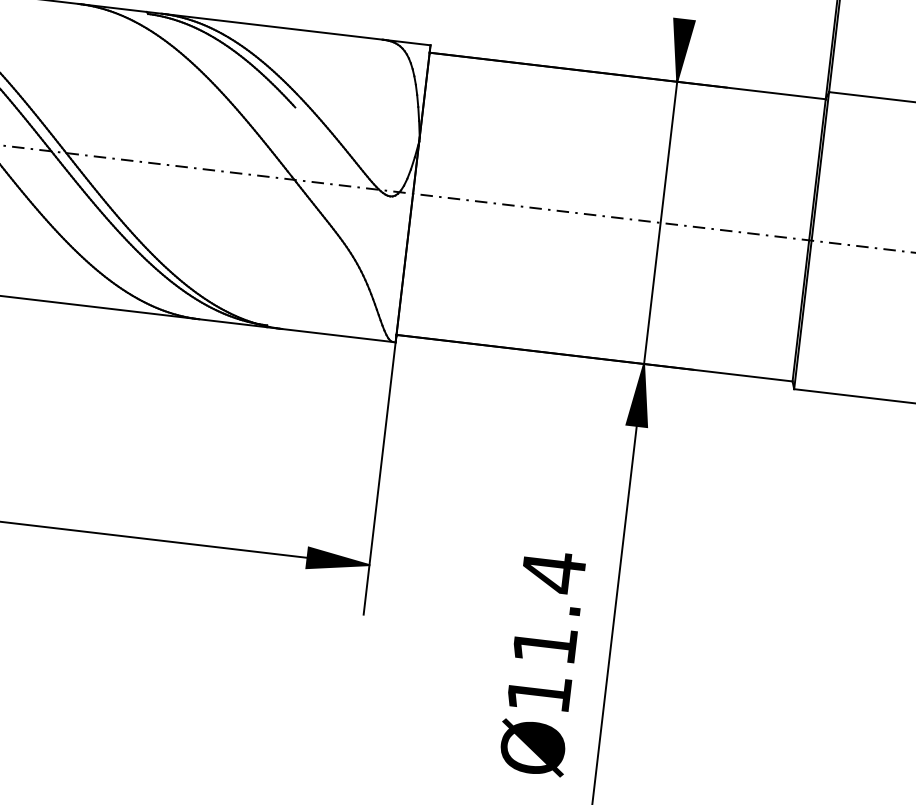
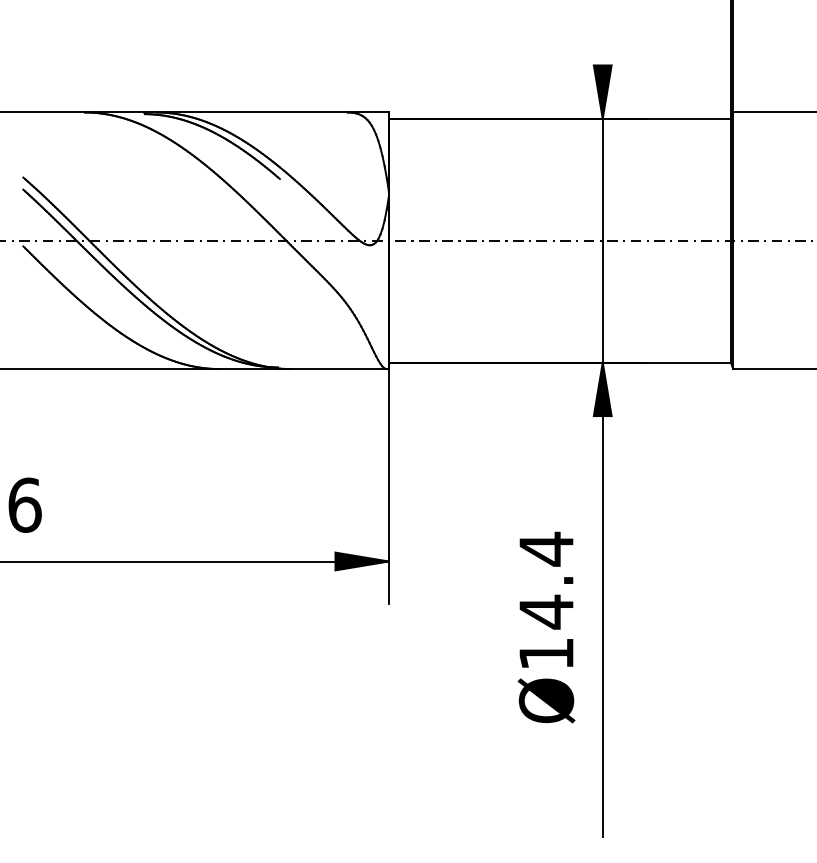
text: (545, 644) -> (546, 611), Ø11.4 -> Ø14.4

